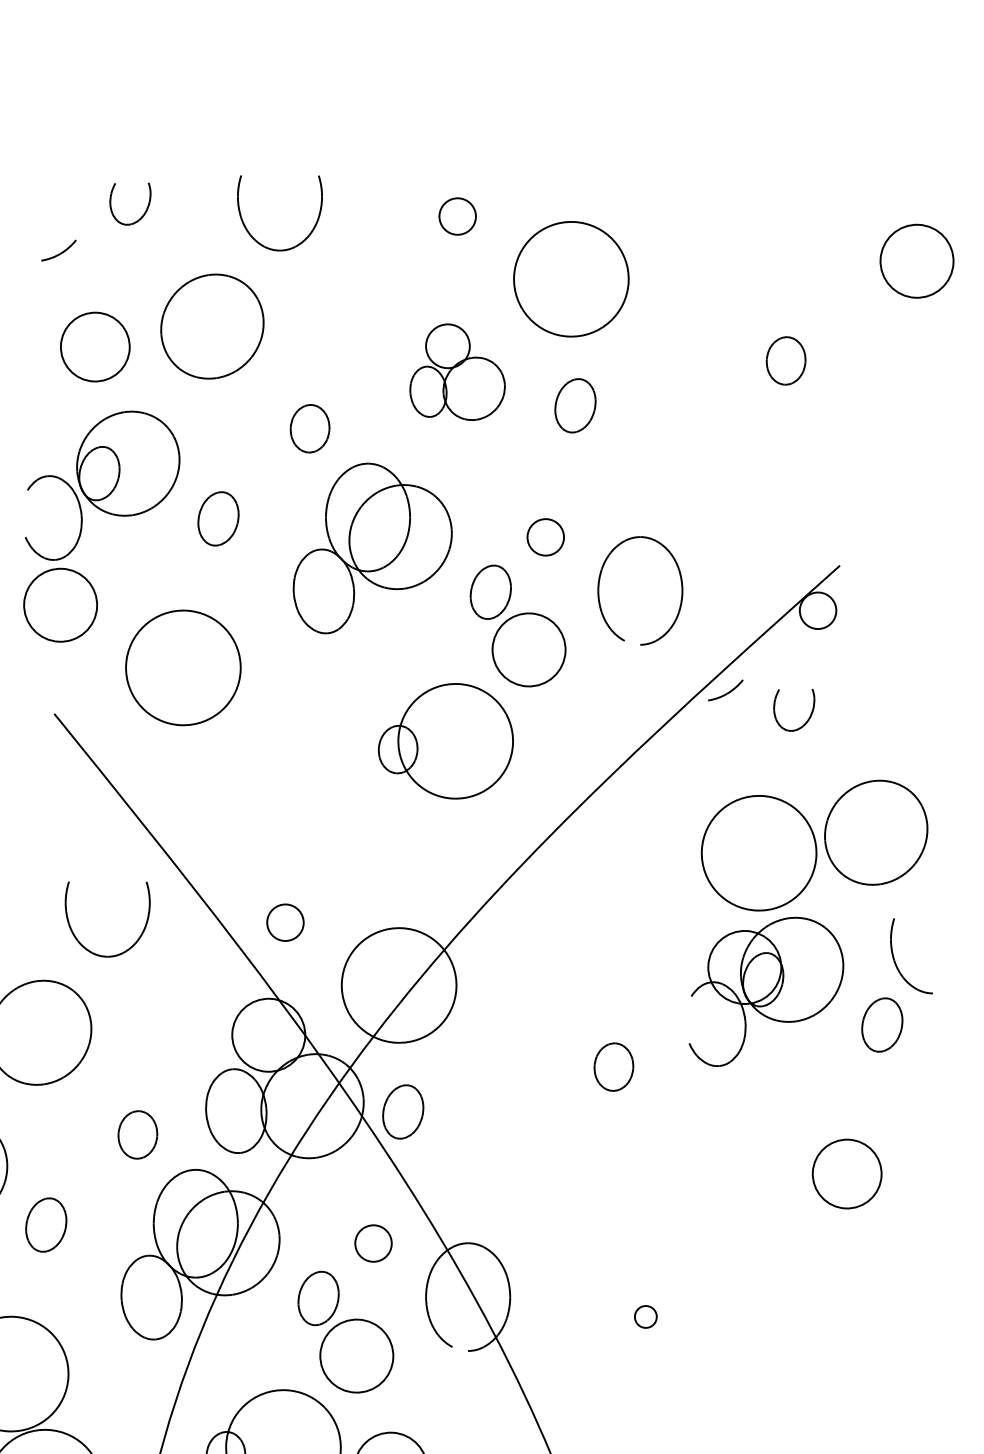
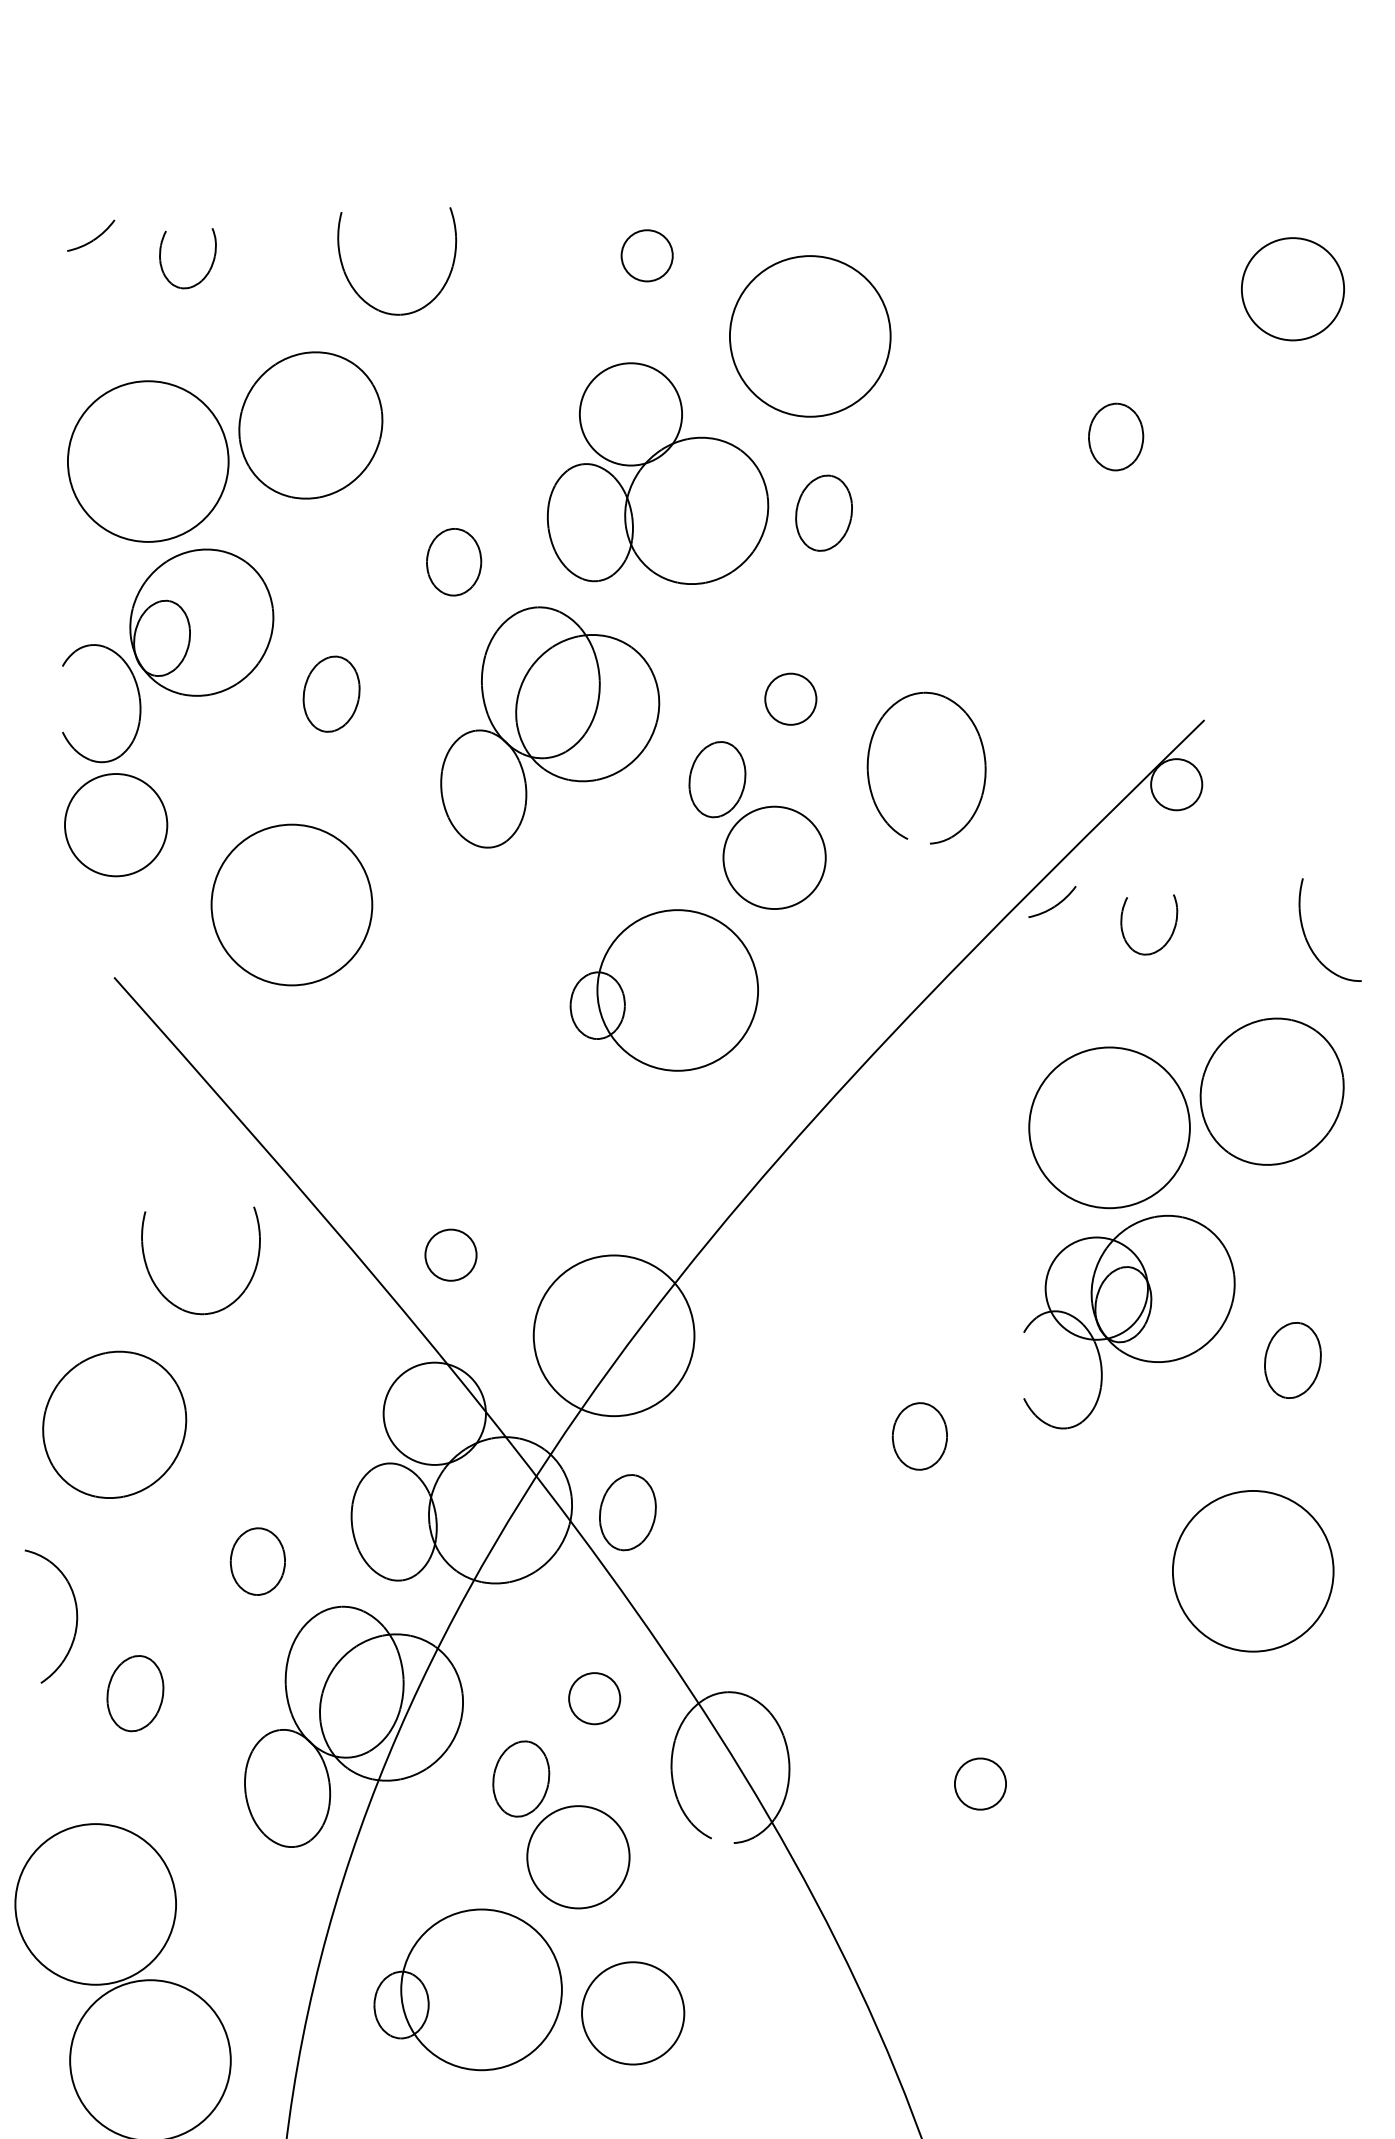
part: (59, 250) -> (91, 235), moved
circle: (94, 347) -> (147, 461), size x1.67
part: (457, 372) -> (657, 473), size x1.67
part: (894, 959) -> (1306, 936), moved
circle: (846, 1173) -> (1252, 1570), size x1.67
circle: (645, 1316) -> (980, 1783), size x1.67

